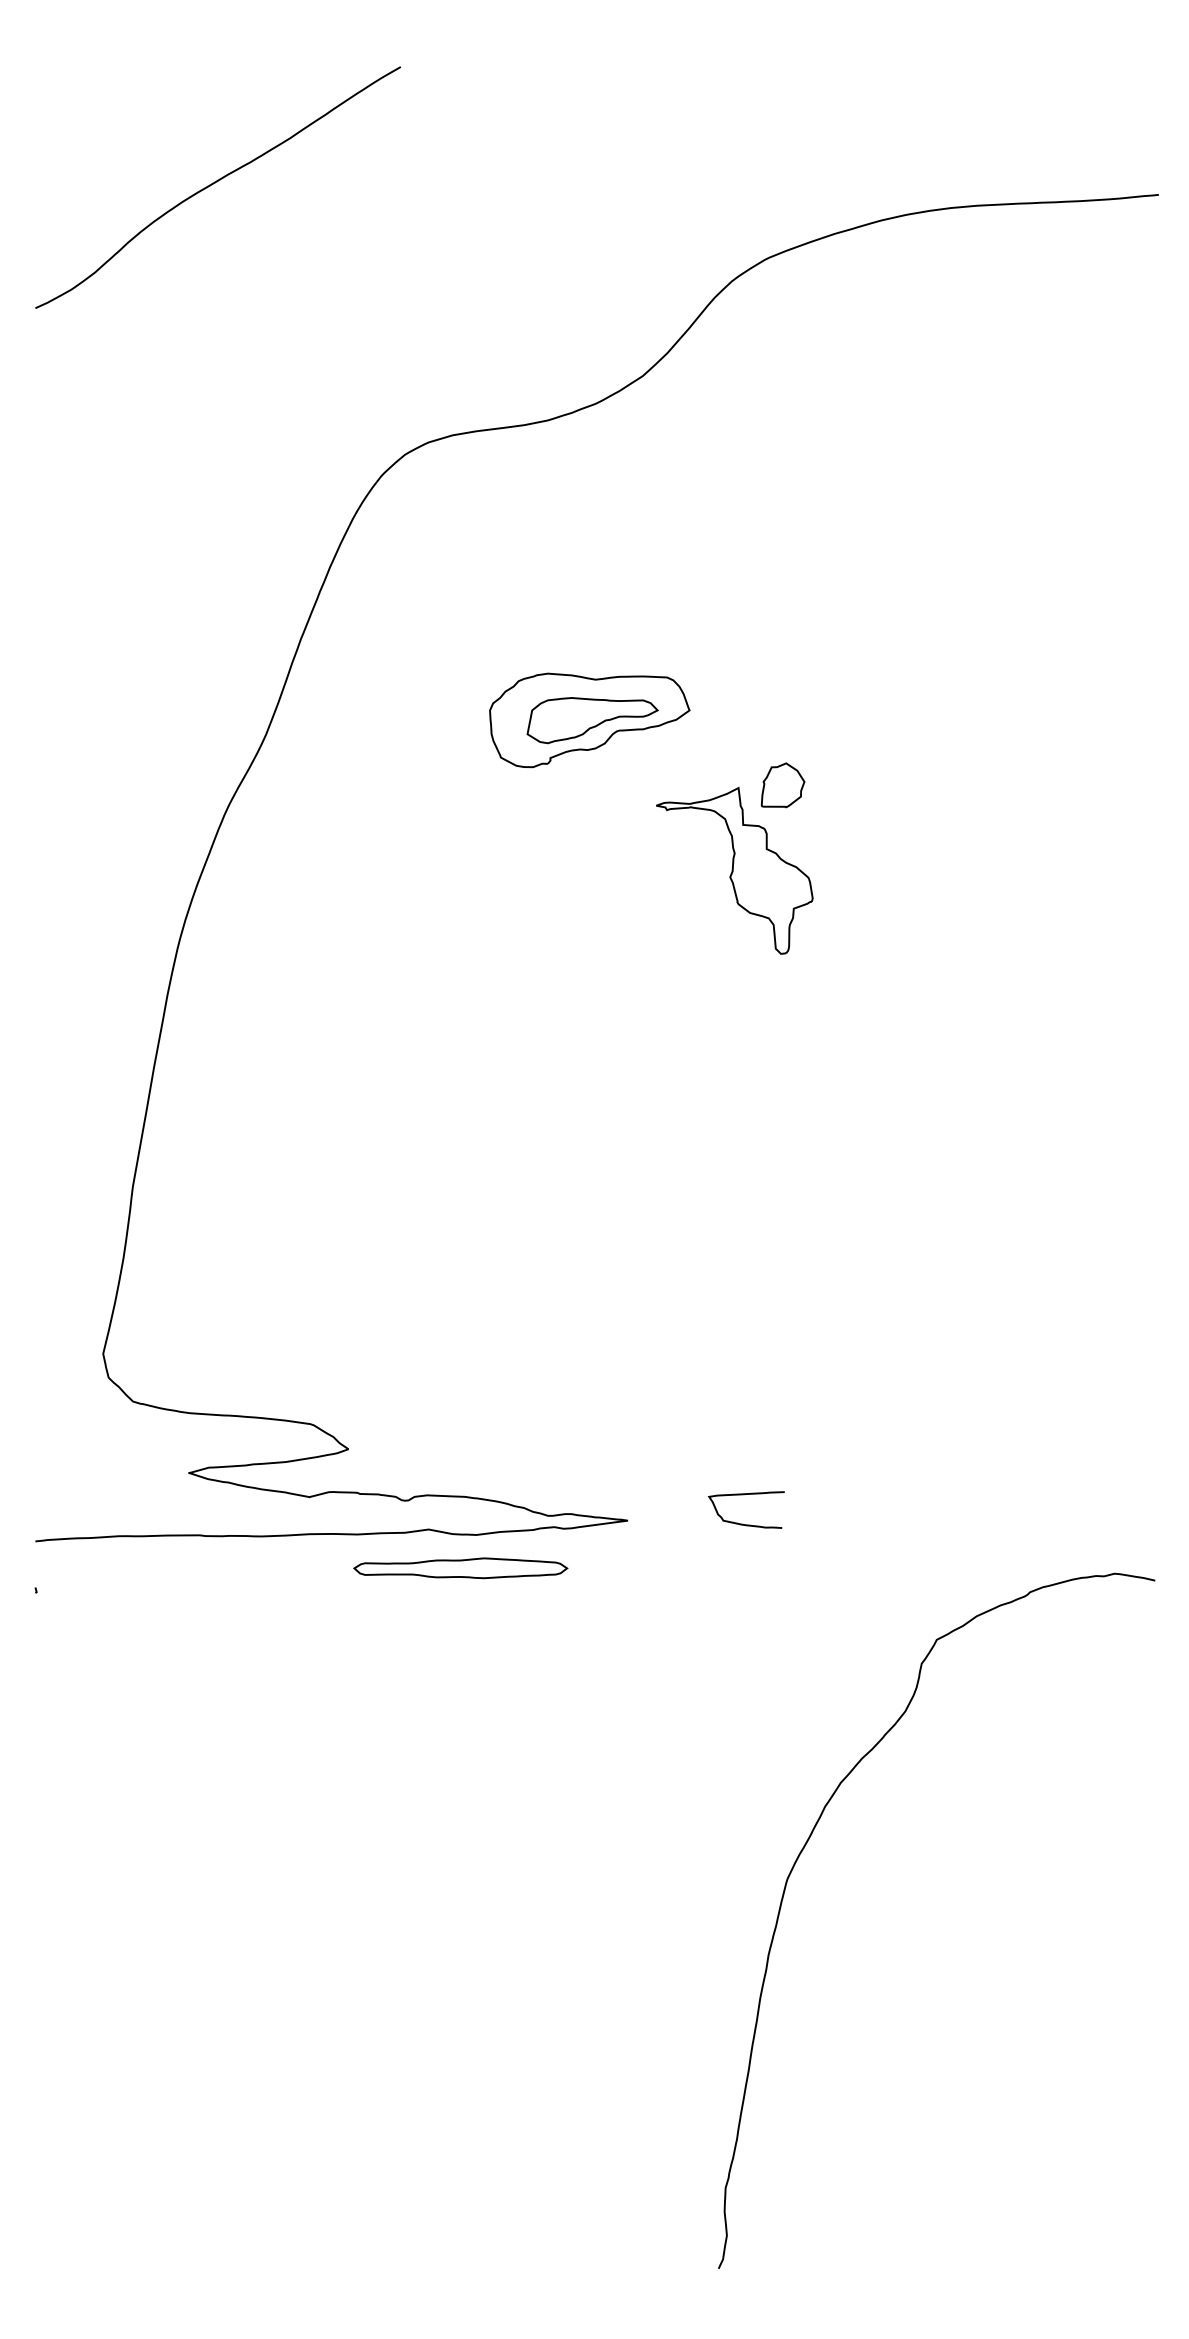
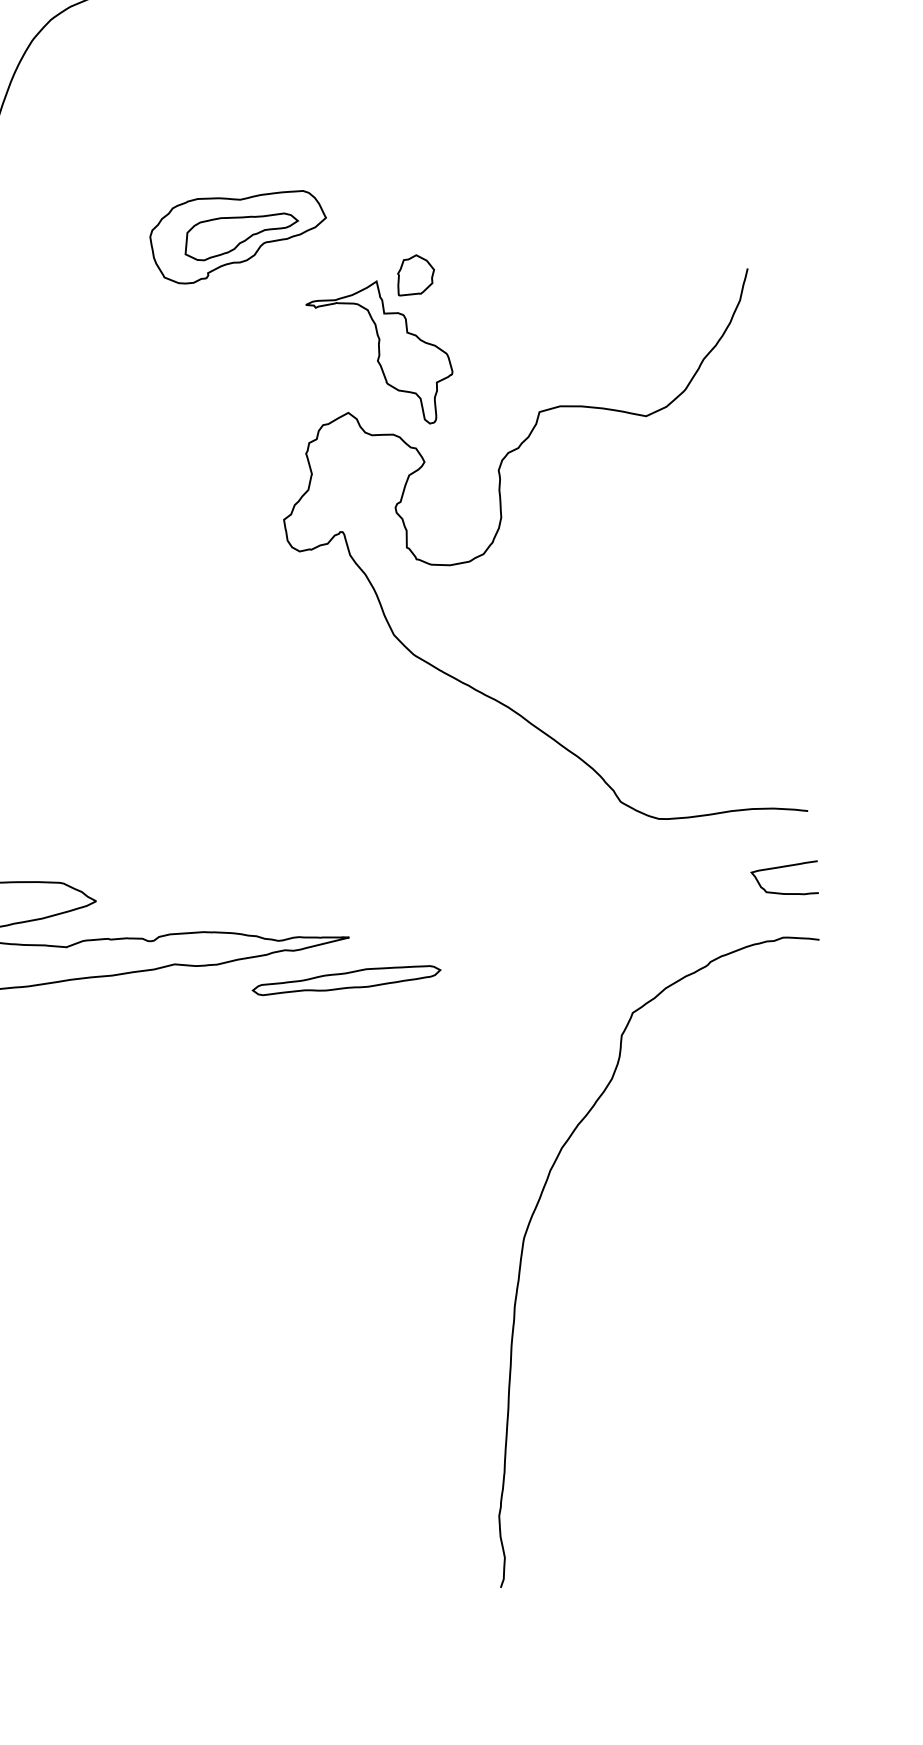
curve: (838, 1094) -> (493, 541), added
curve: (744, 1495) -> (782, 867), moved
part: (460, 1568) -> (346, 980), moved

